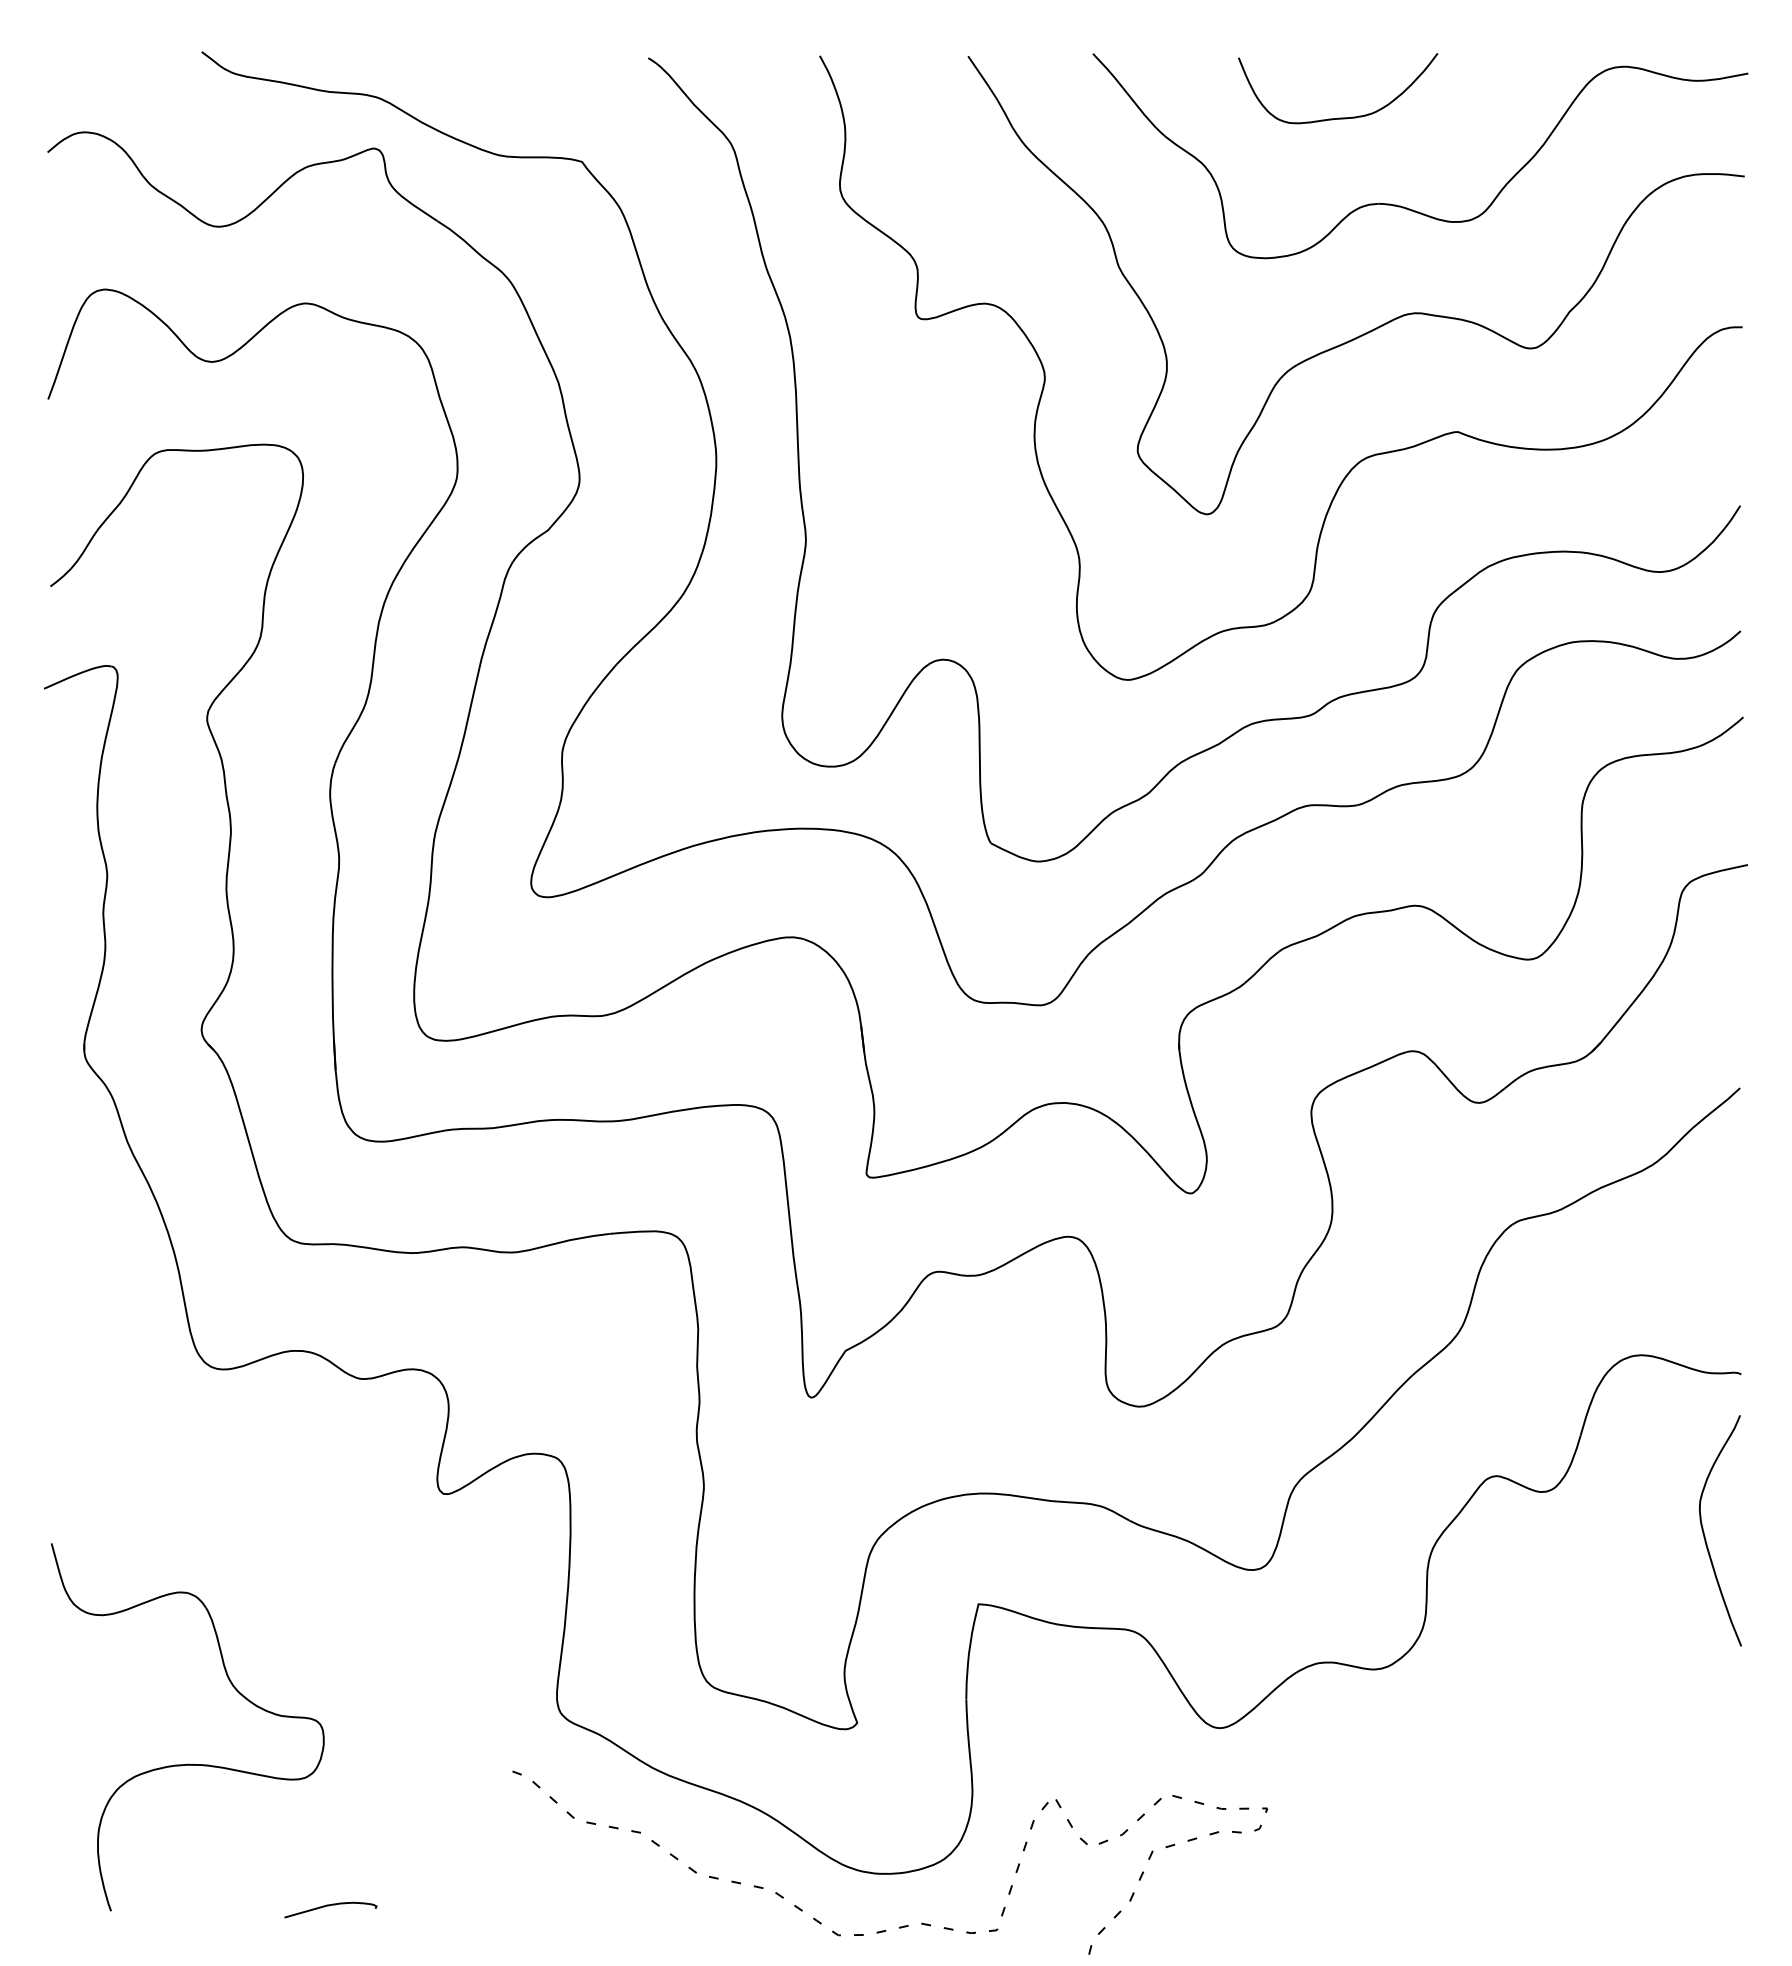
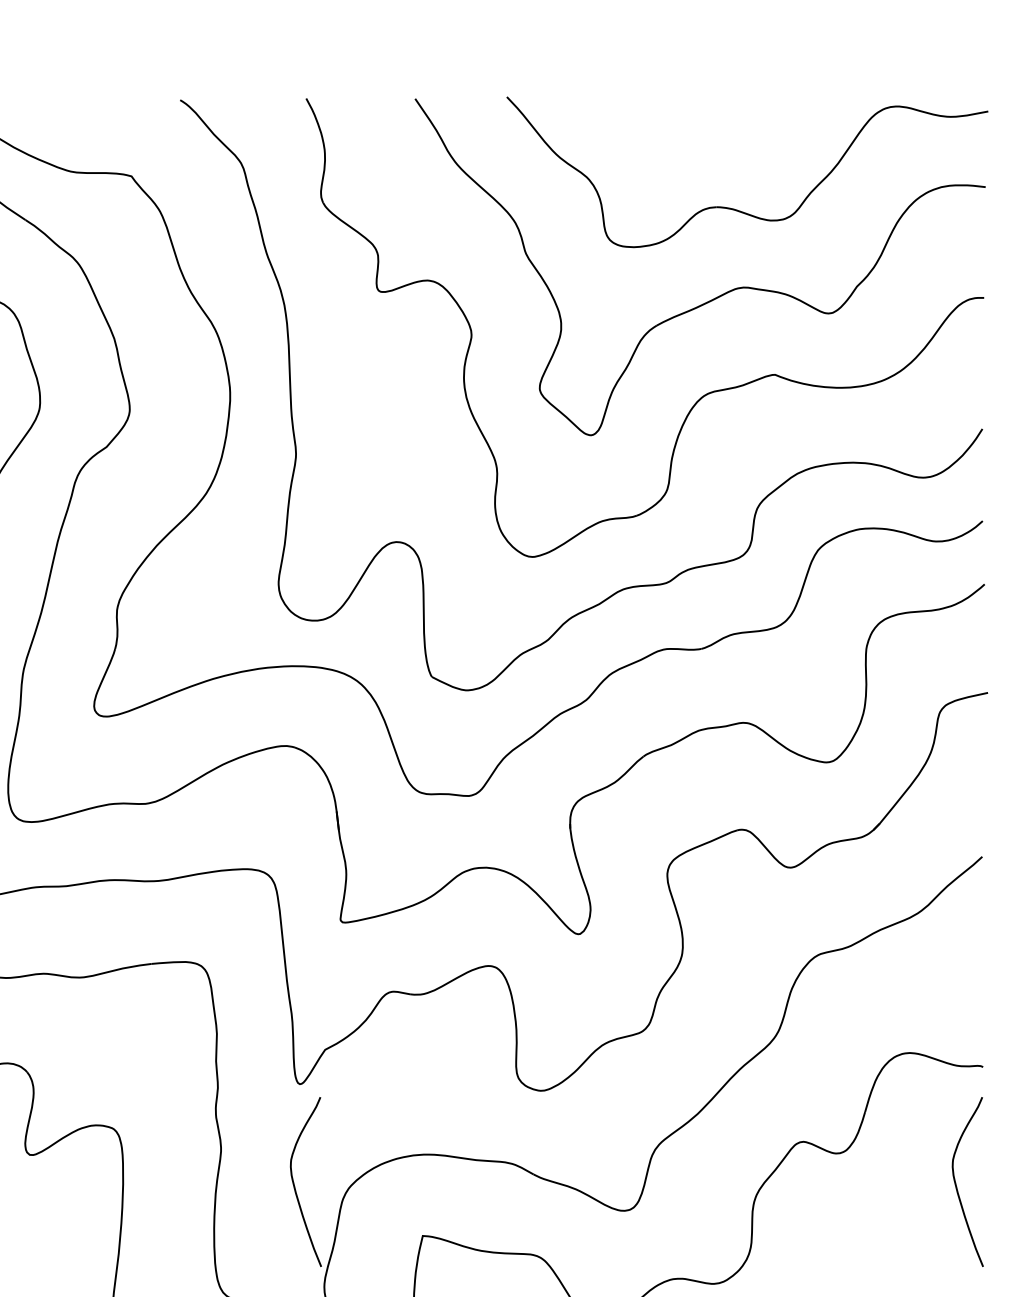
curve: (1338, 117) -> (687, 143), removed
curve: (804, 1535) -> (294, 1185), added

